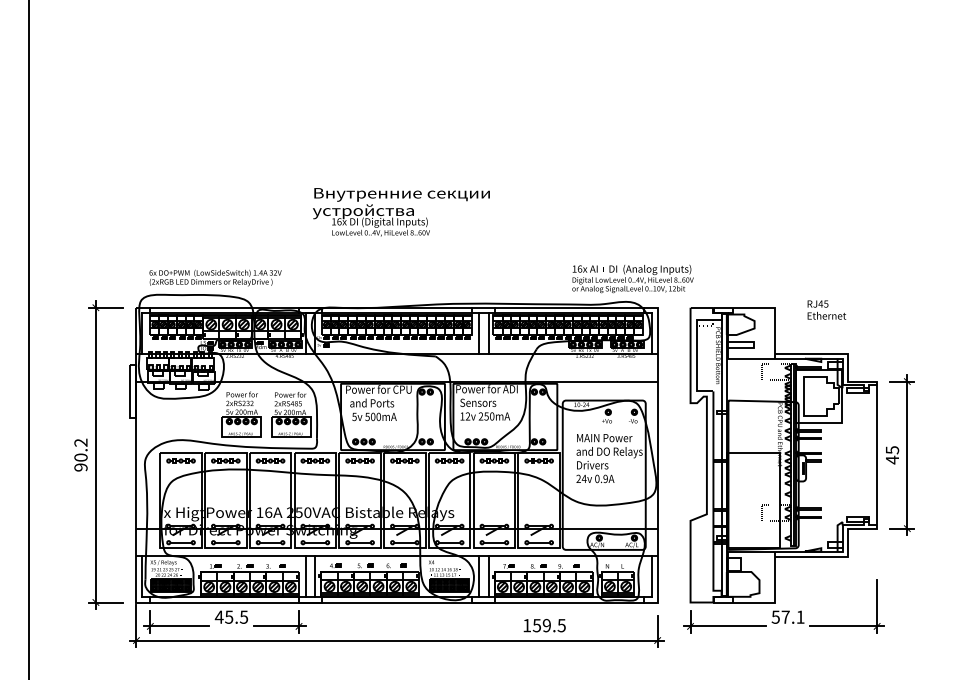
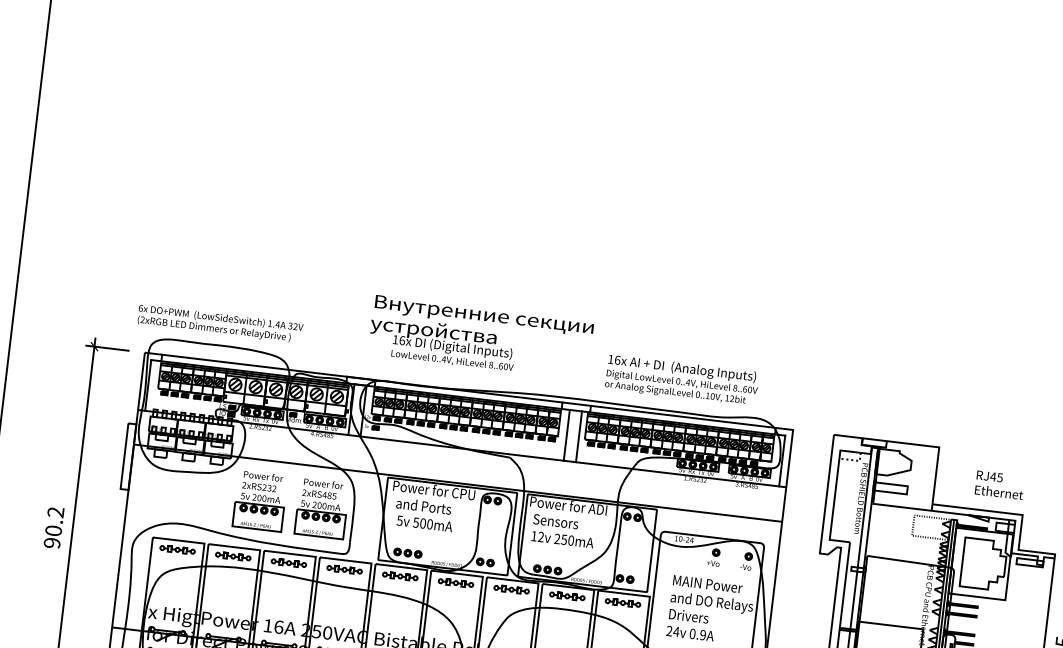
text: (401, 212) -> (480, 338), moved
text: (215, 277) -> (220, 323), moved
text: (632, 278) -> (681, 379), moved
text: (826, 309) -> (999, 484), moved

